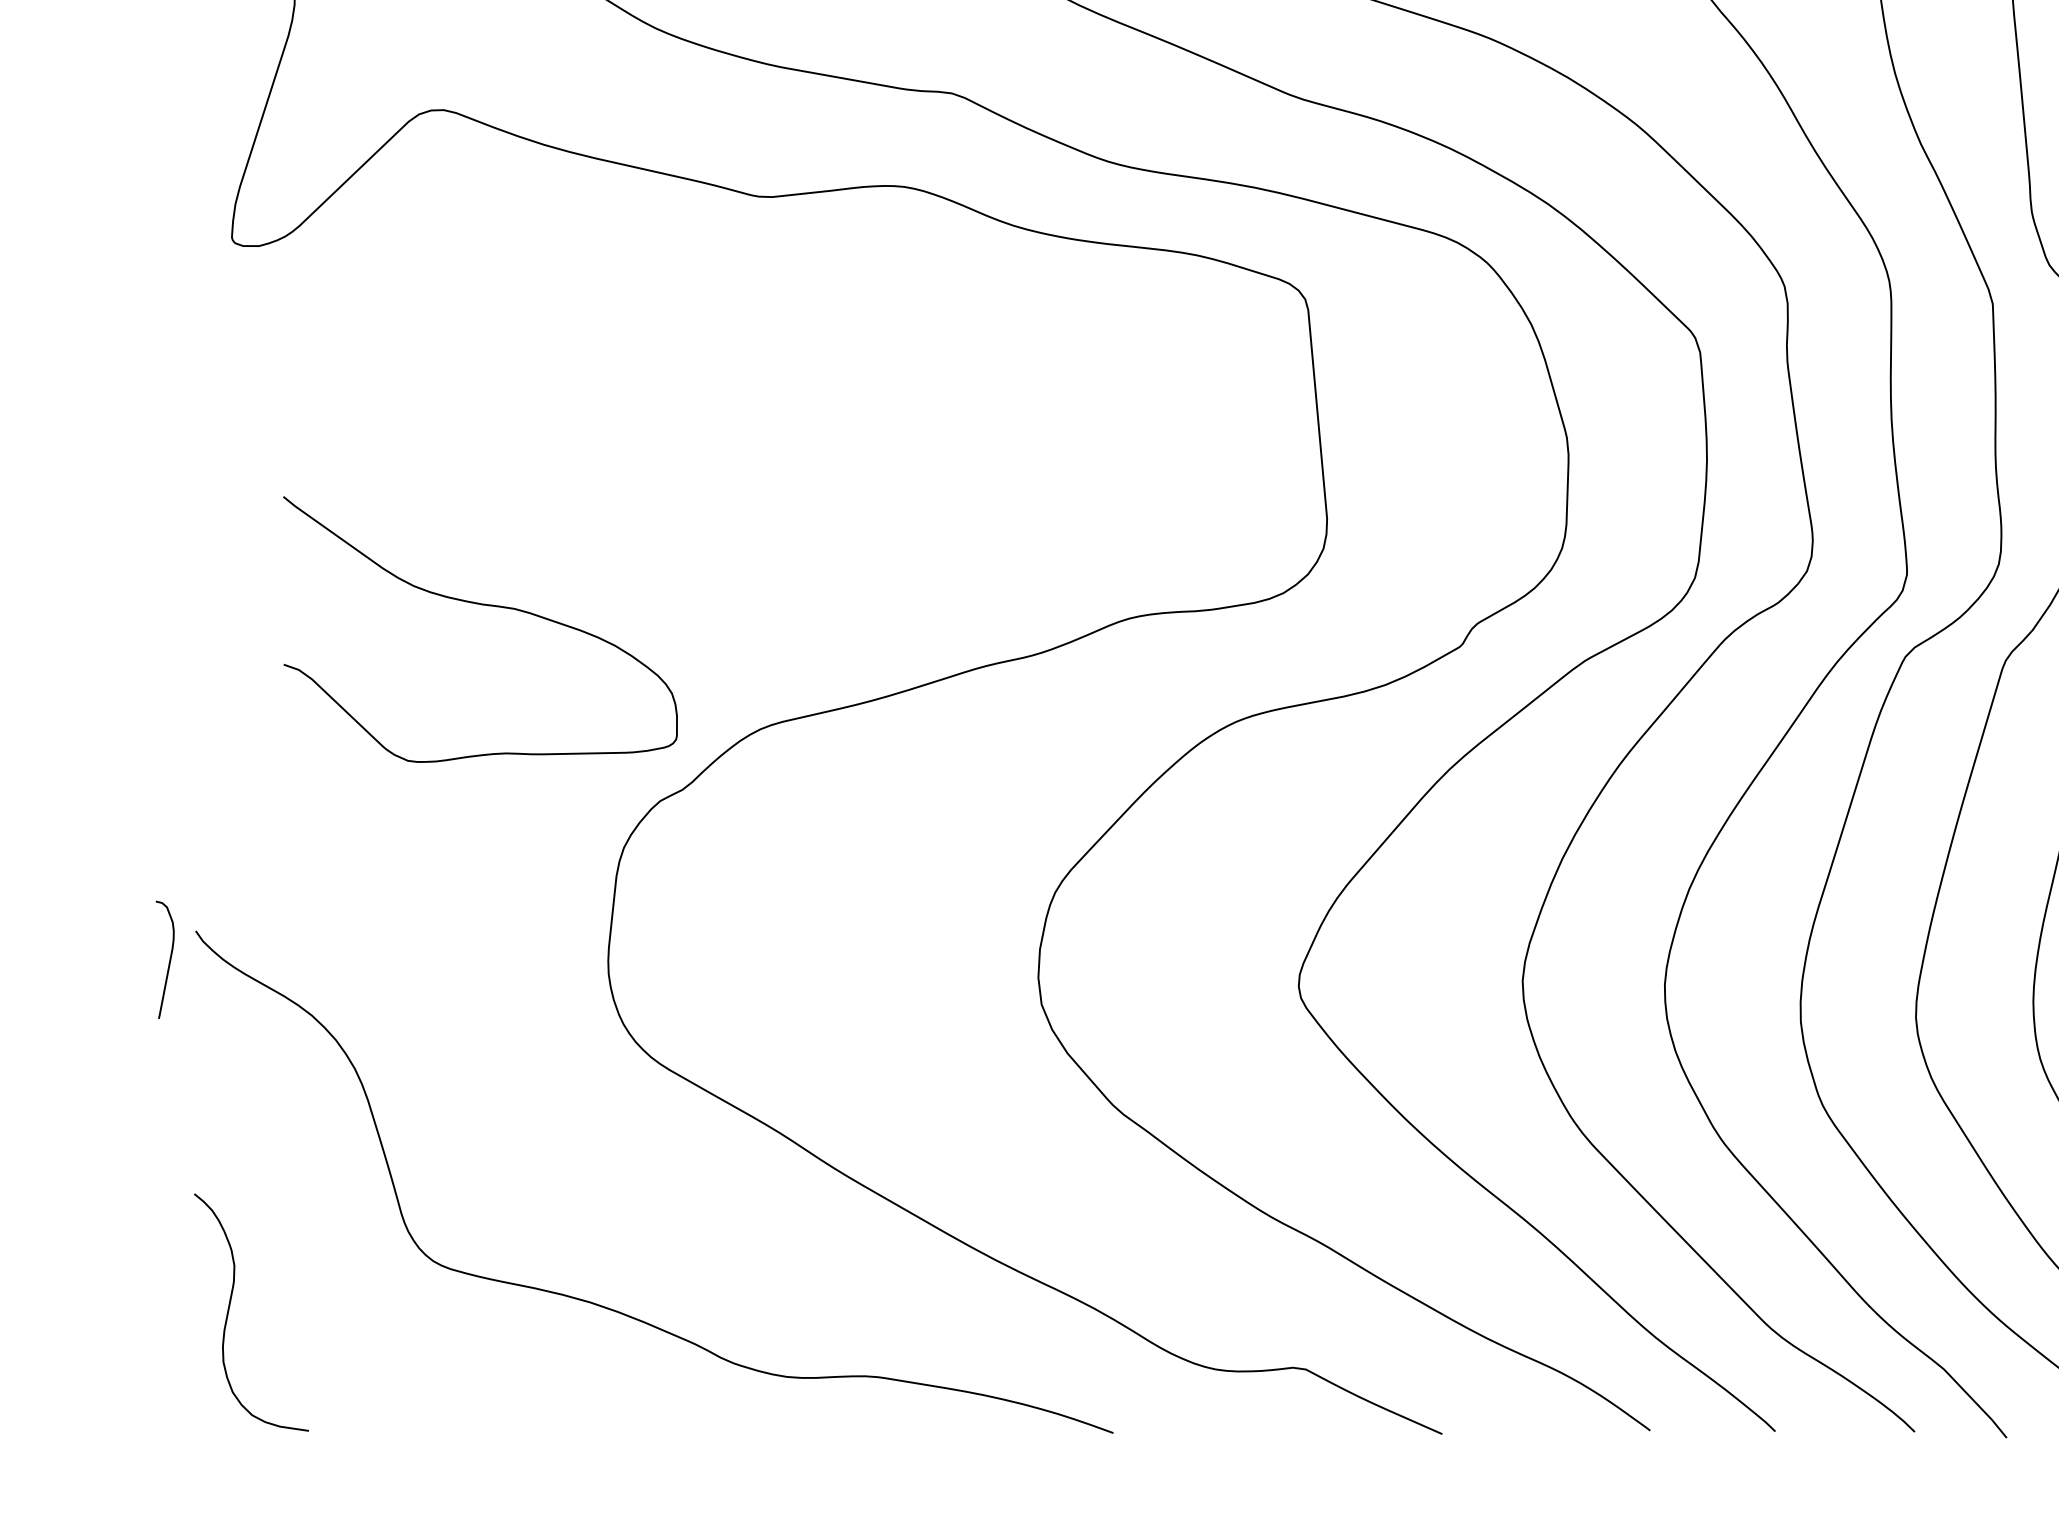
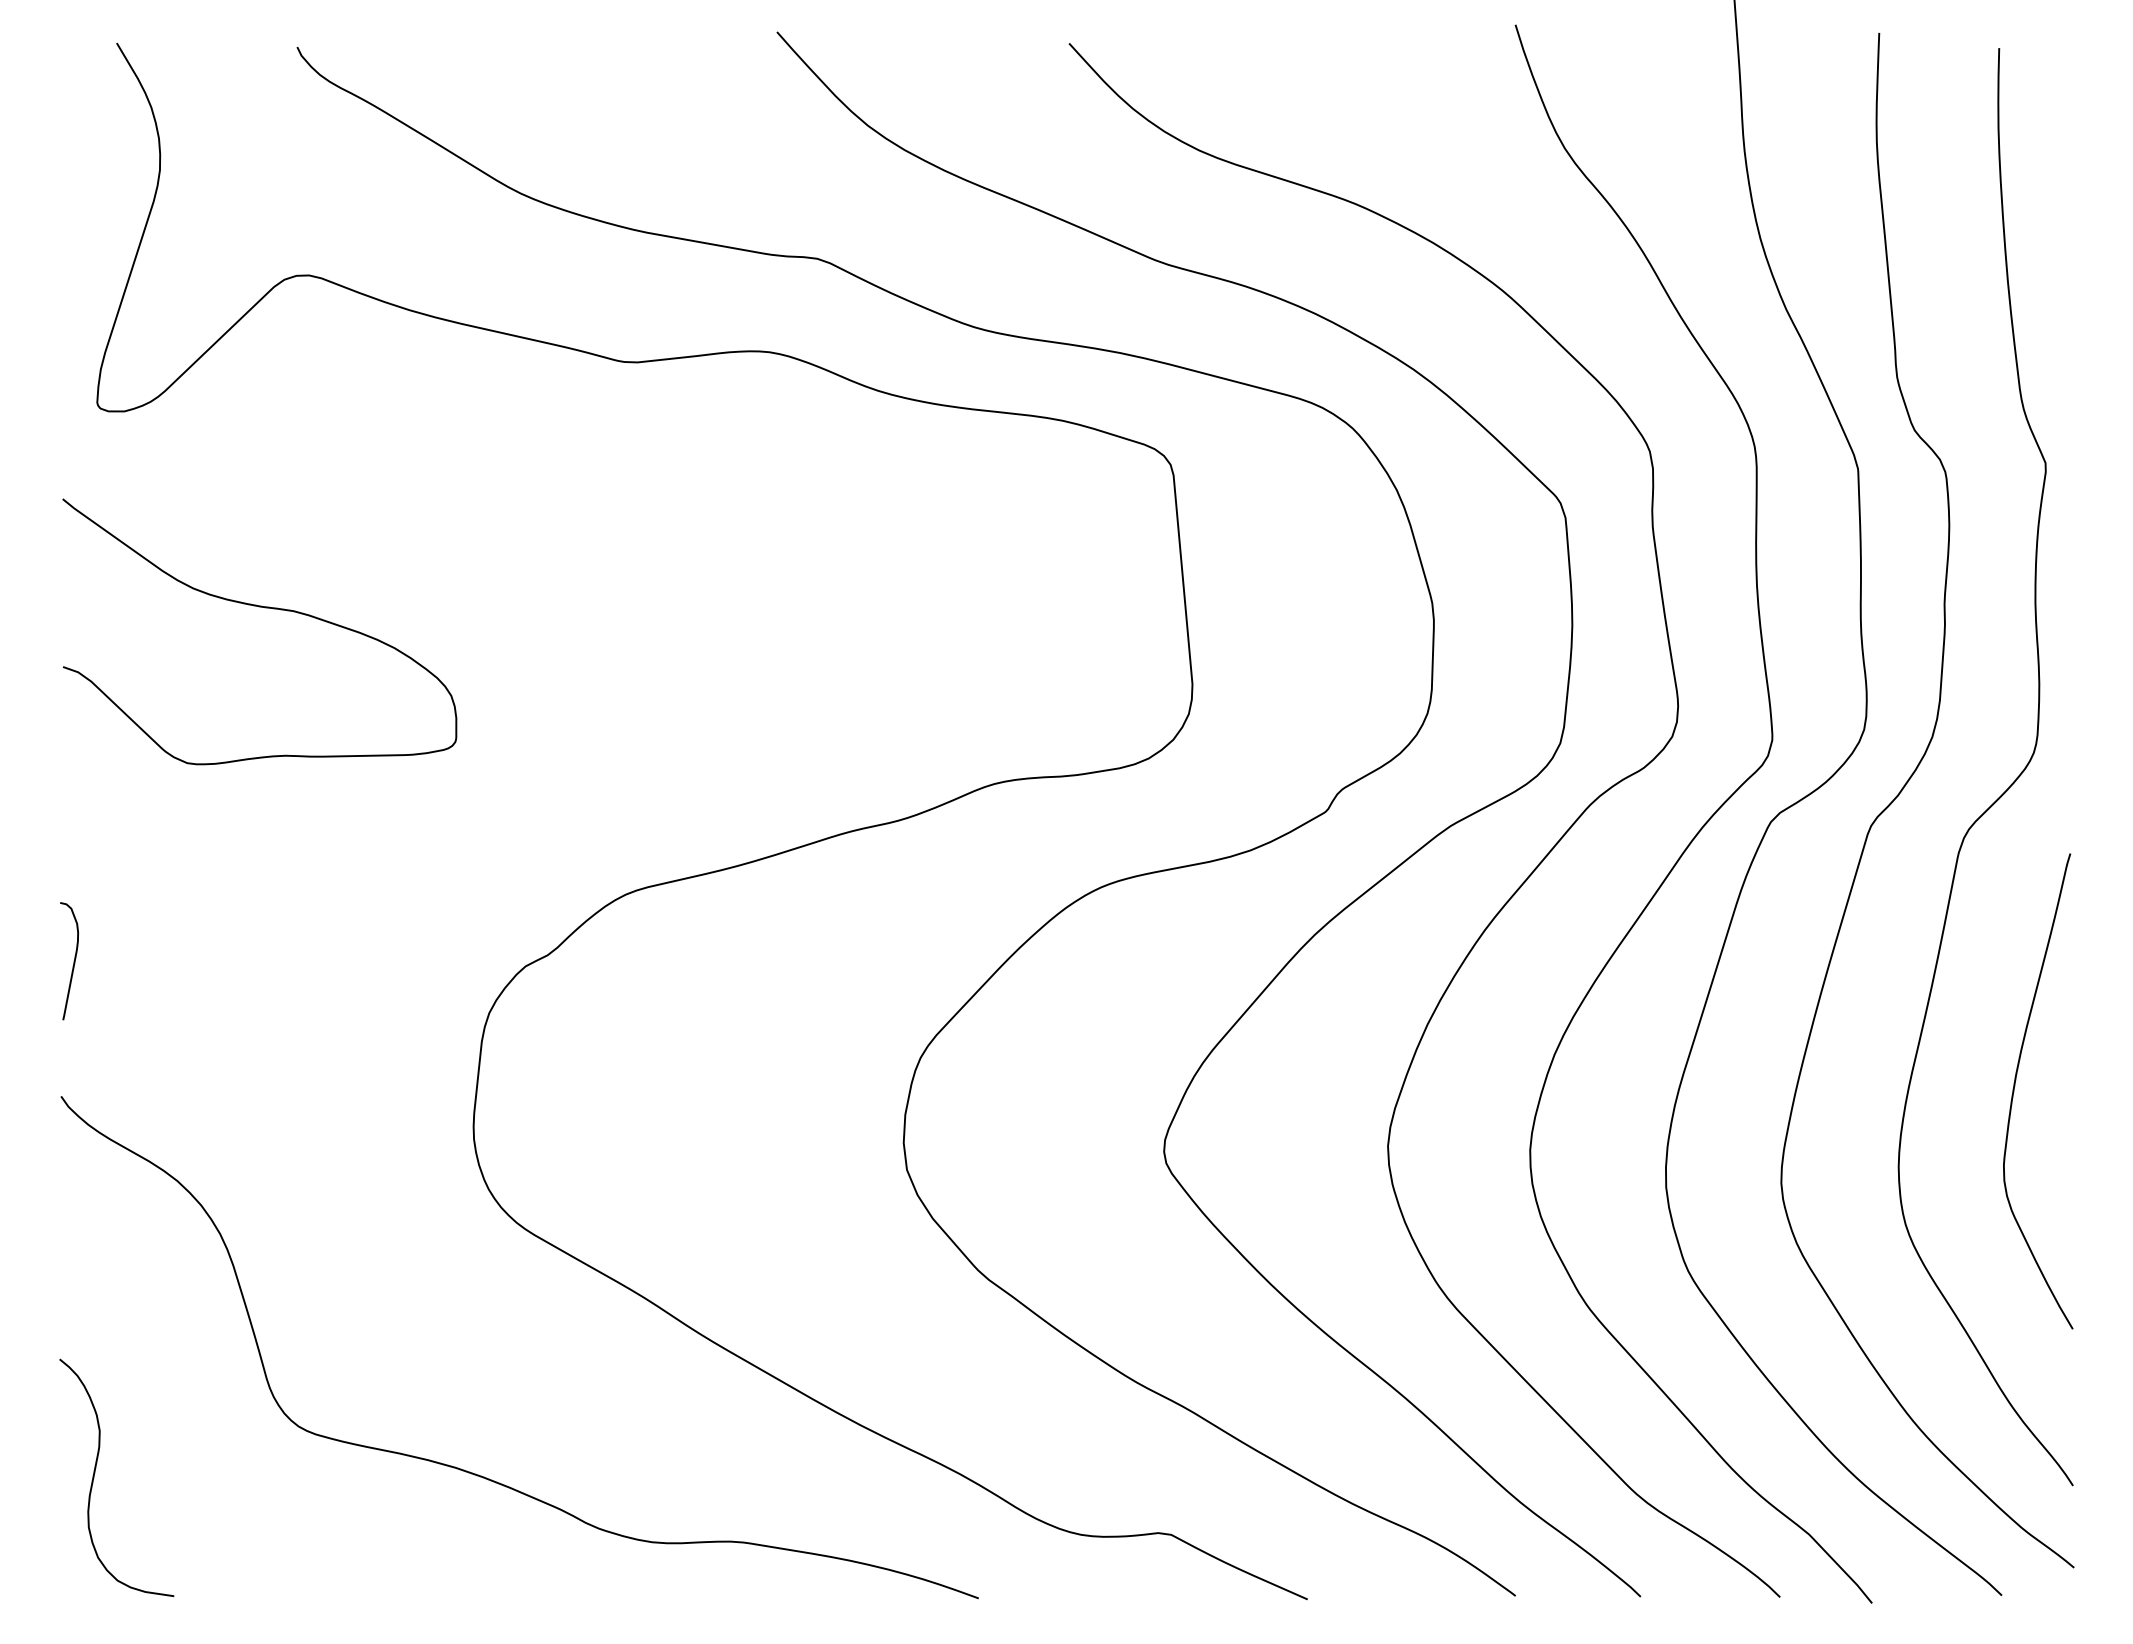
curve: (486, 606) -> (265, 608), moved
curve: (169, 960) -> (73, 961), moved

